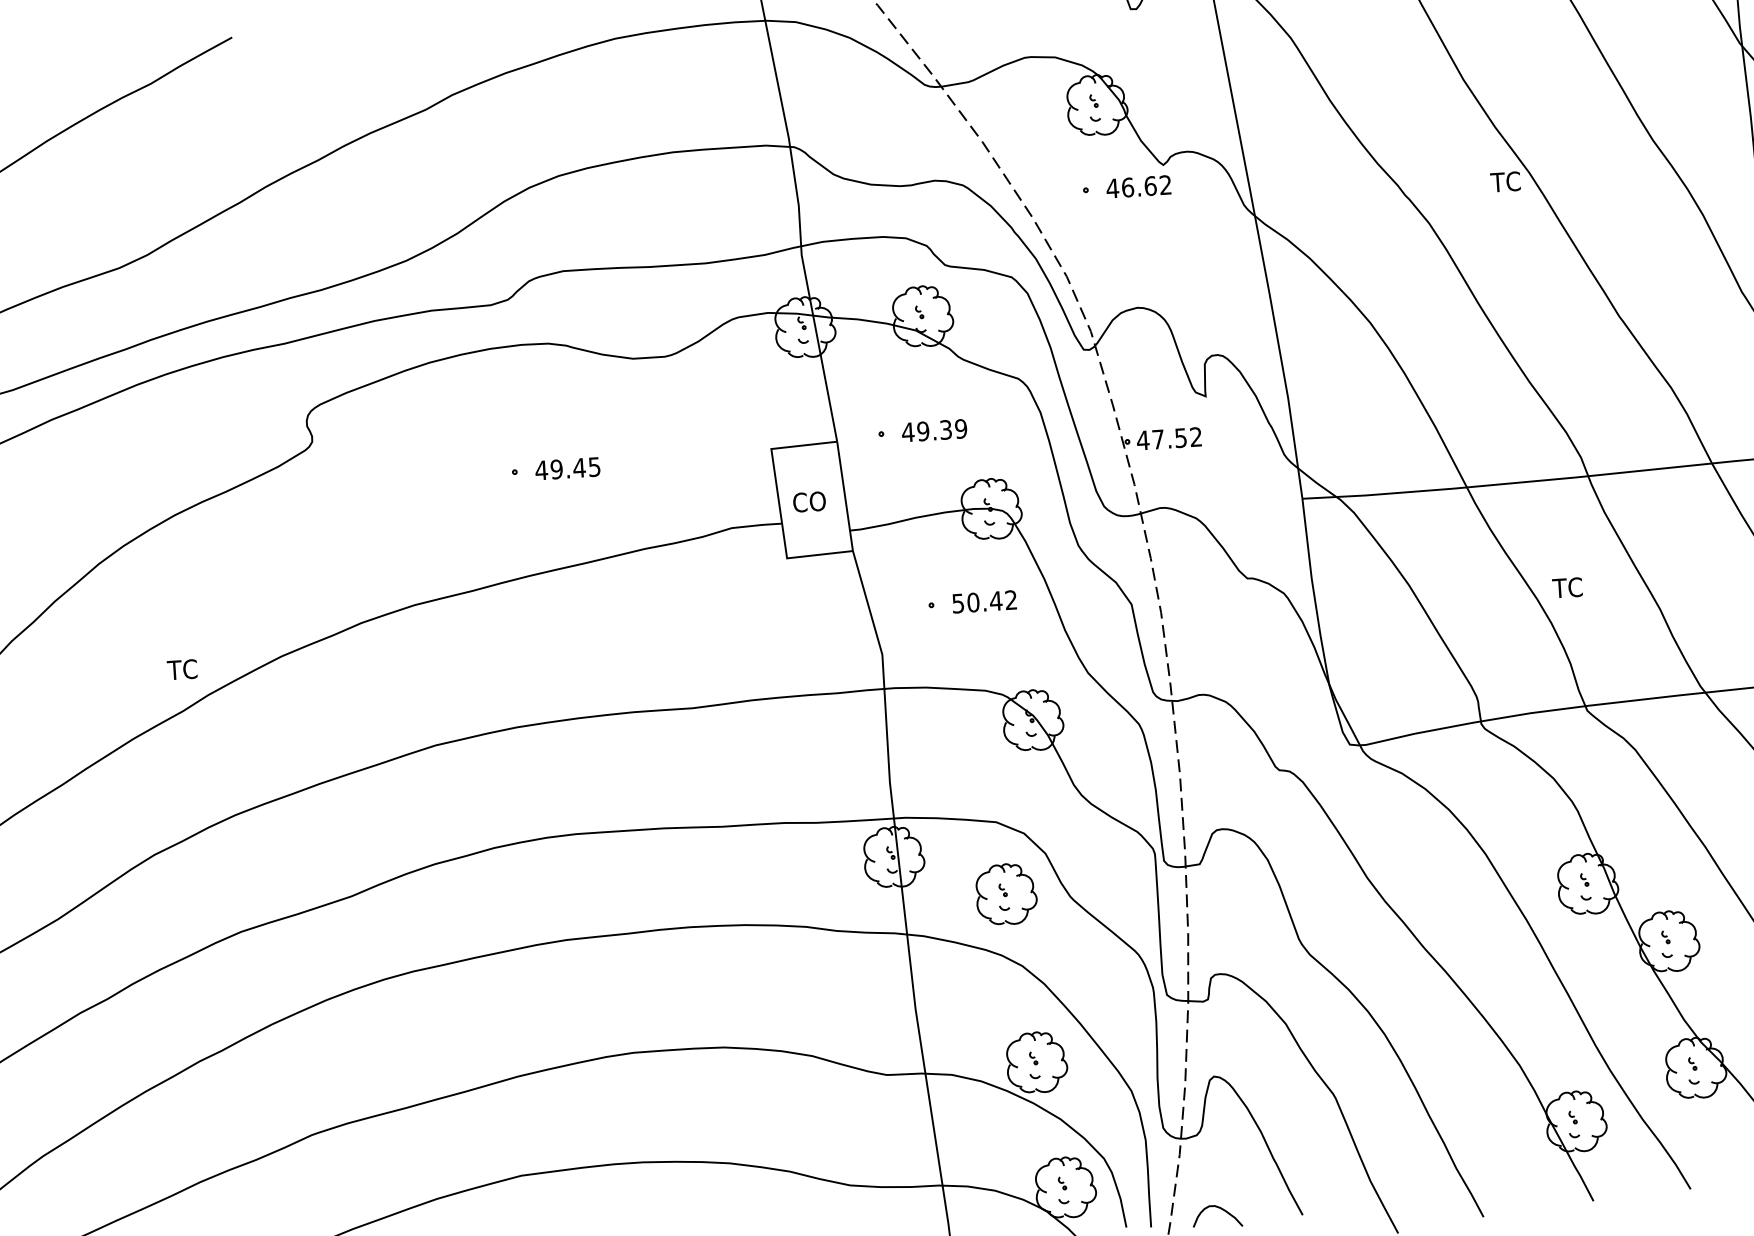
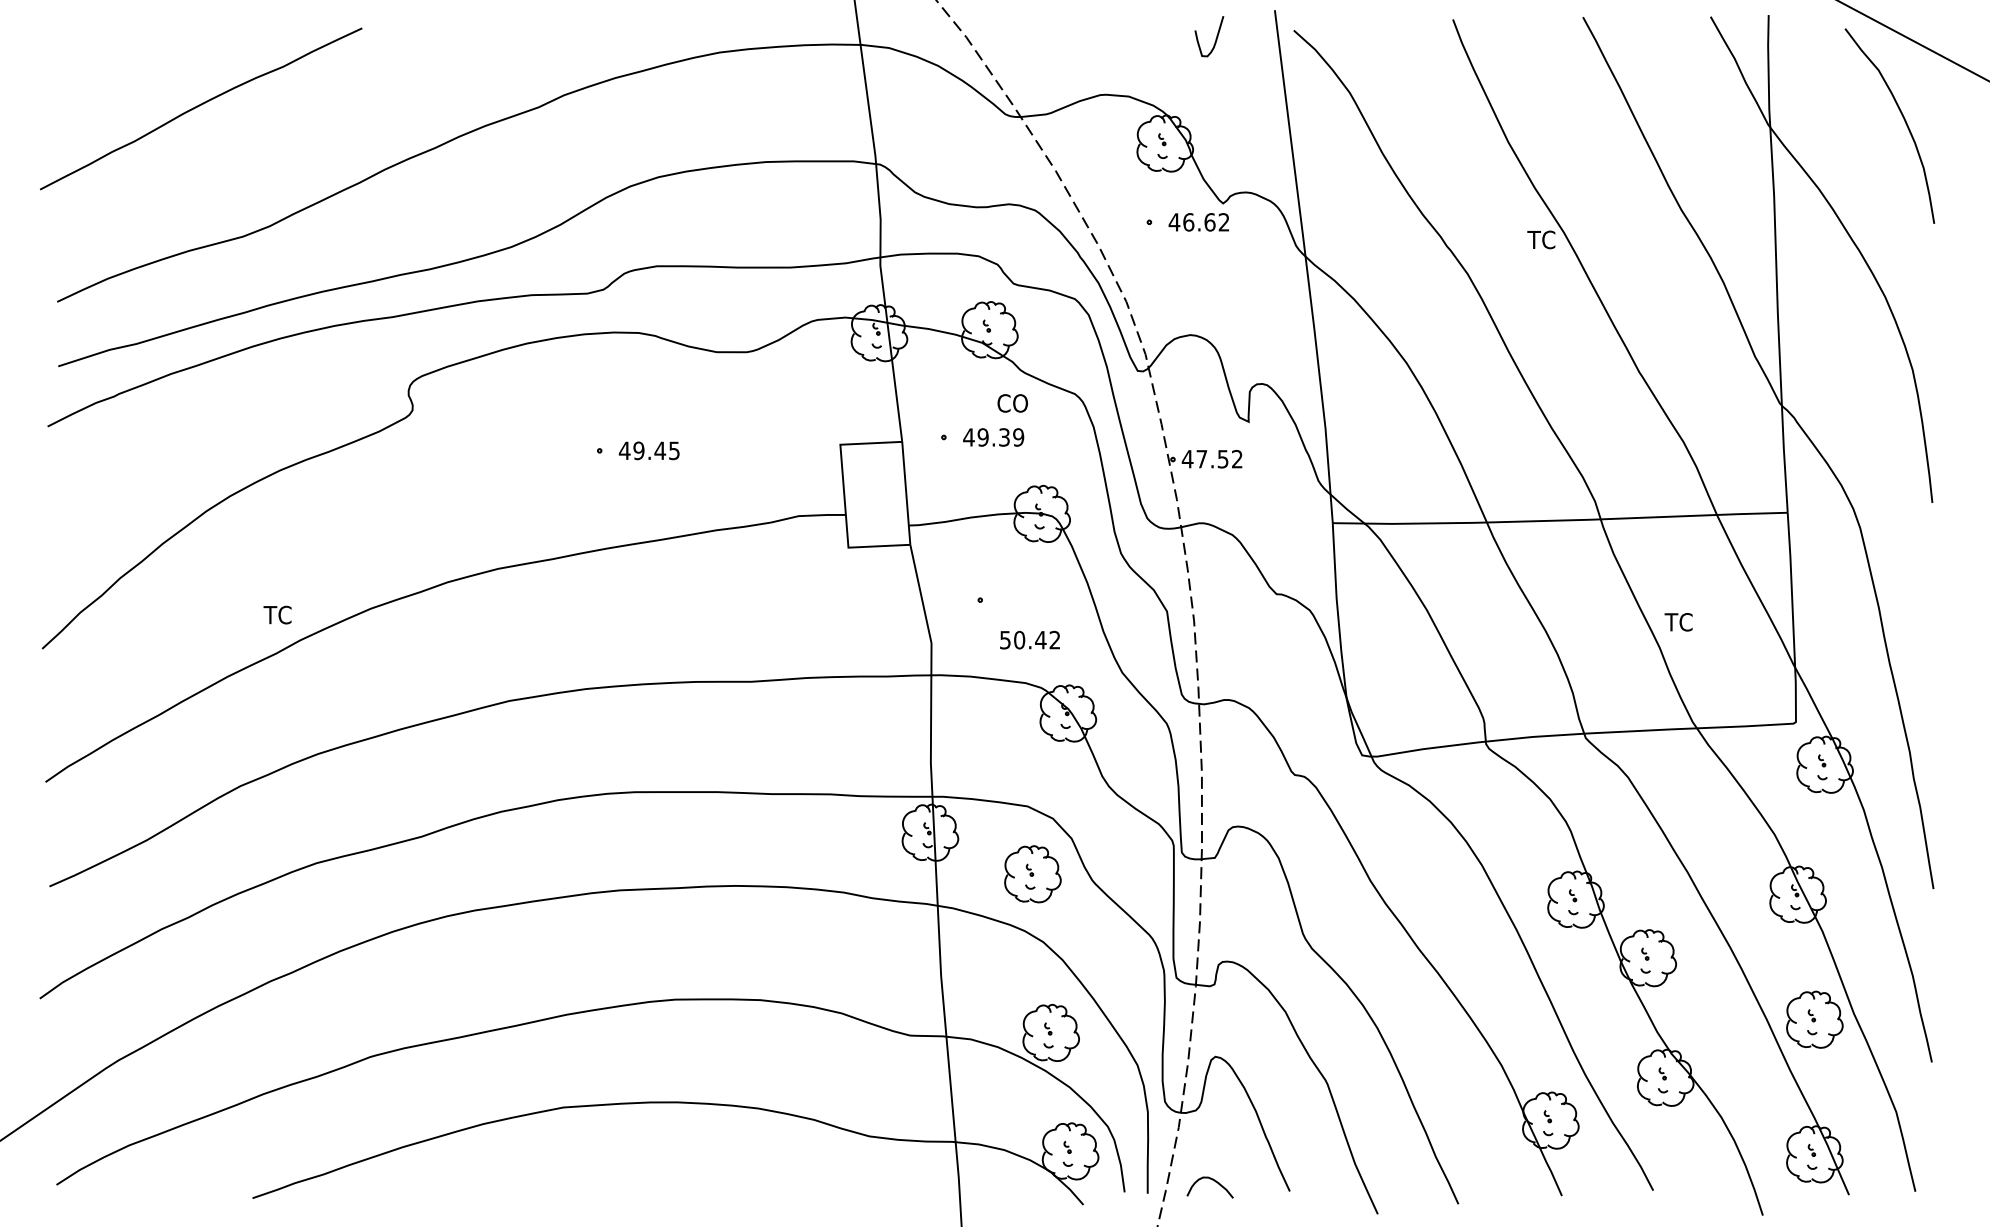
text: (809, 502) -> (1012, 403), moved
text: (1567, 588) -> (1678, 622), moved
text: (983, 601) -> (1029, 639), moved

